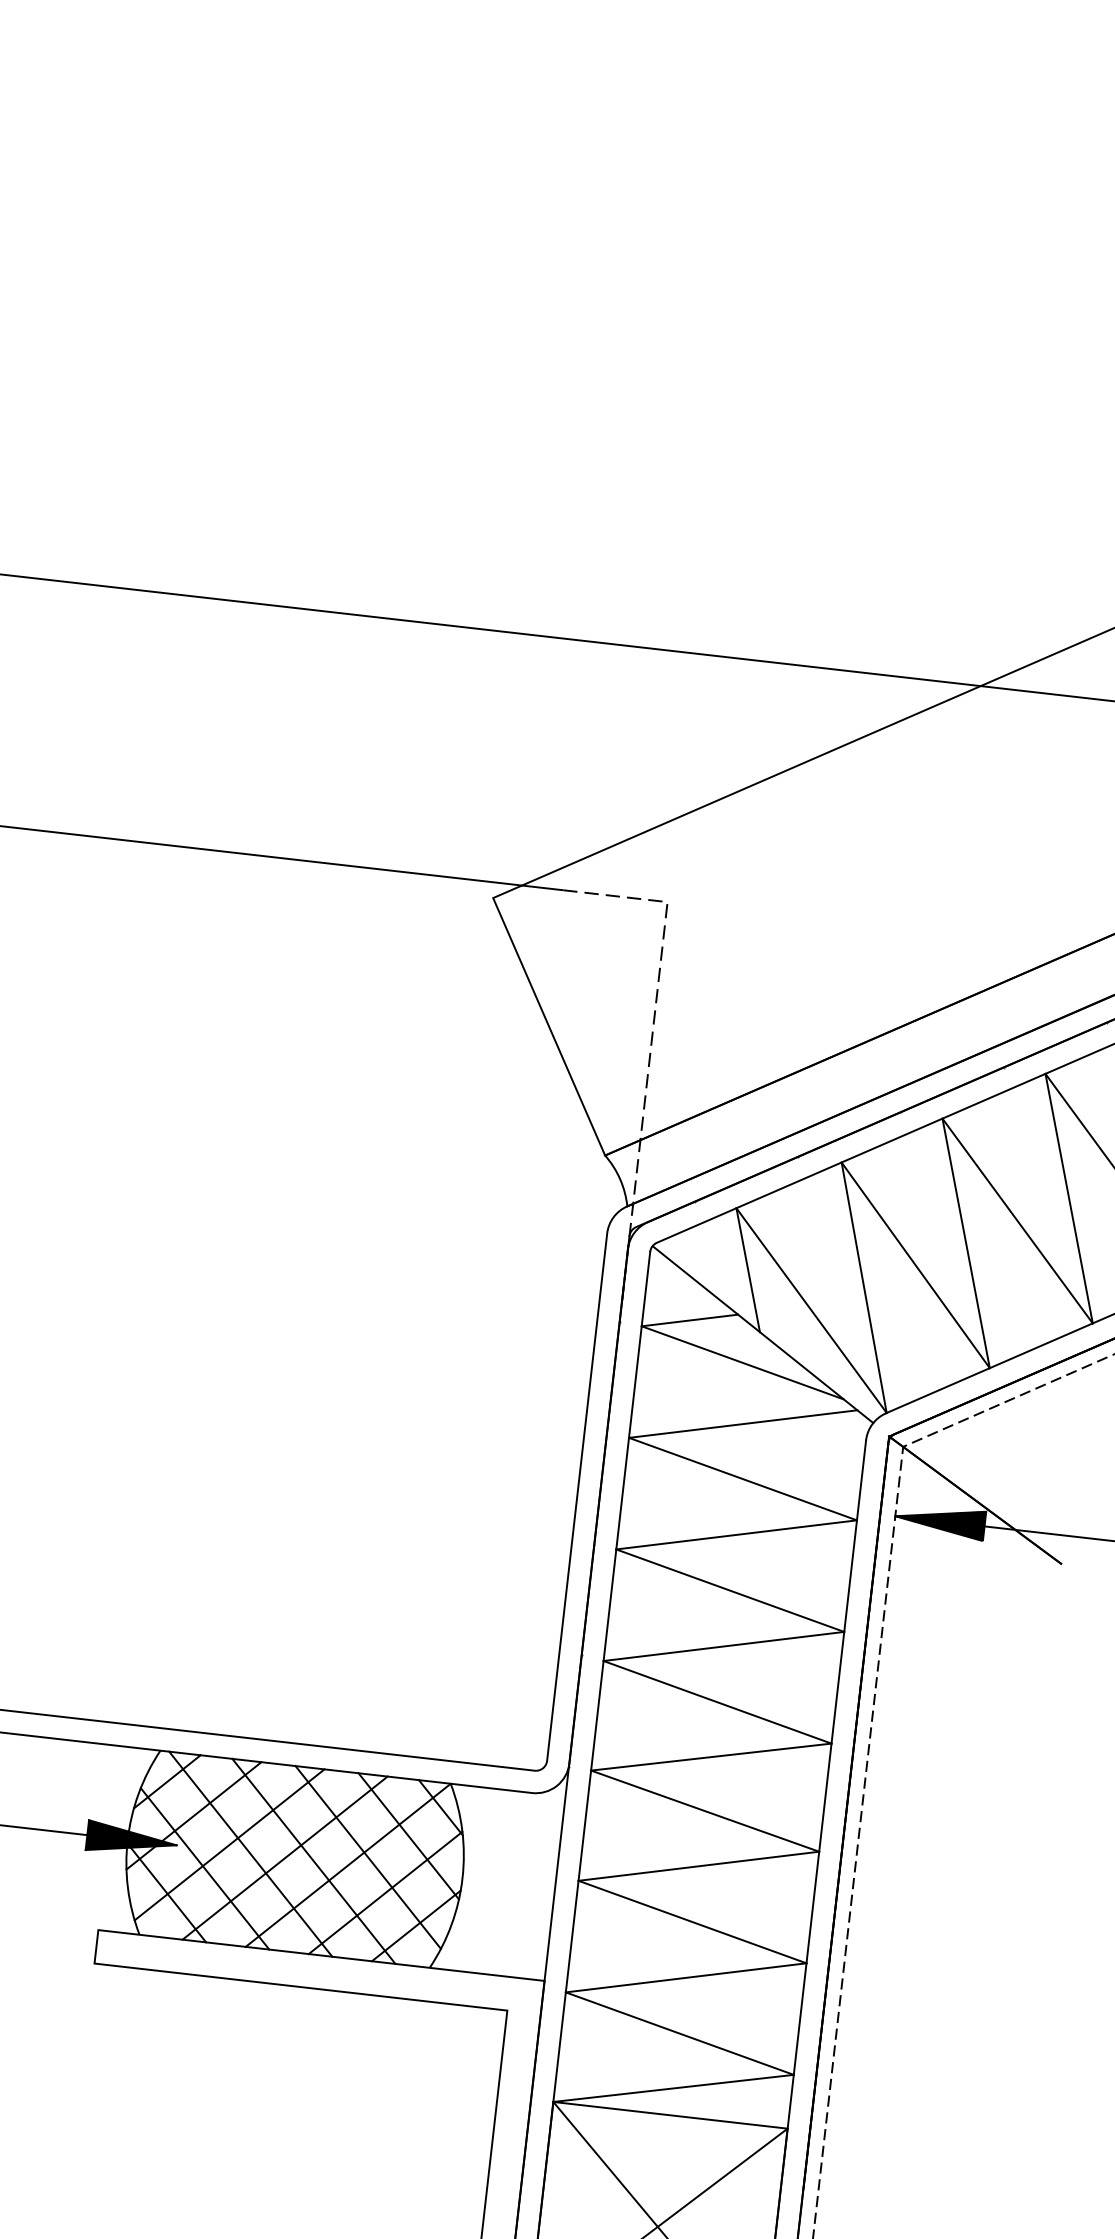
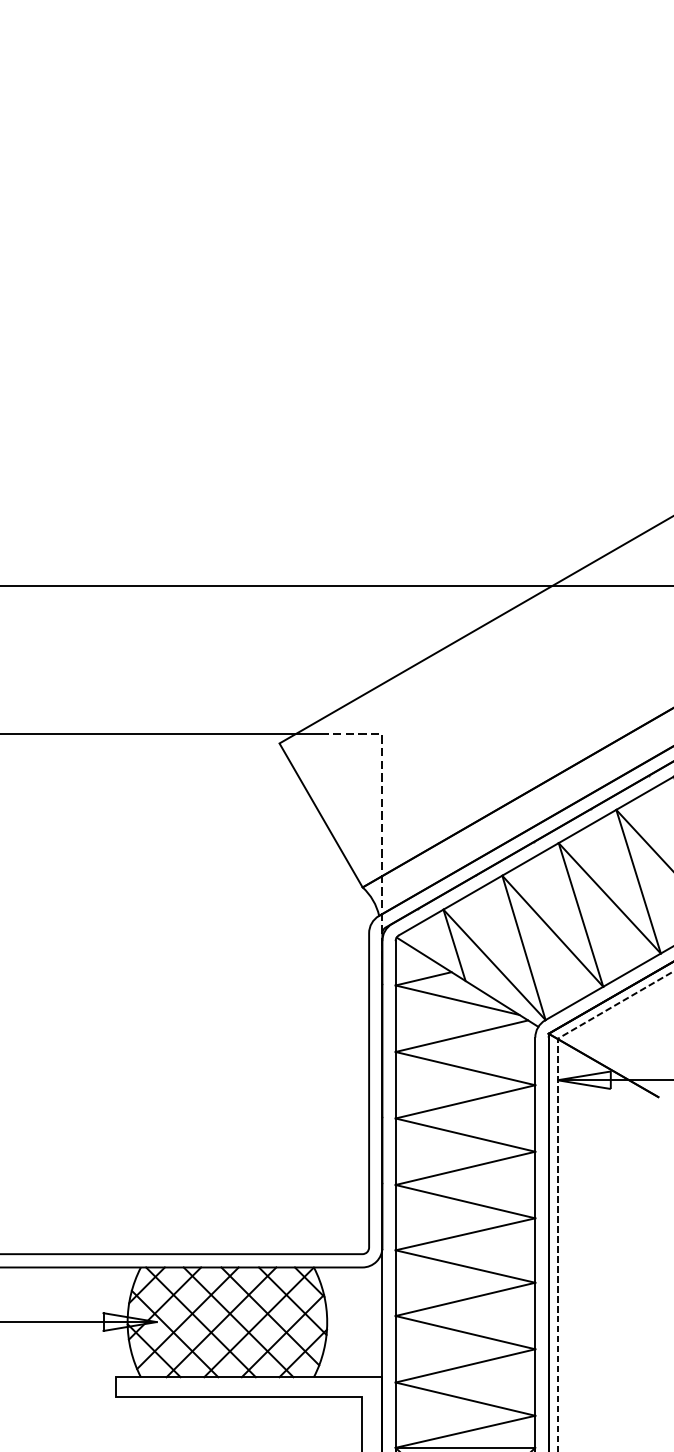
fill: (938, 1519) -> (583, 1079), removed
fill: (130, 1839) -> (129, 1321), removed

